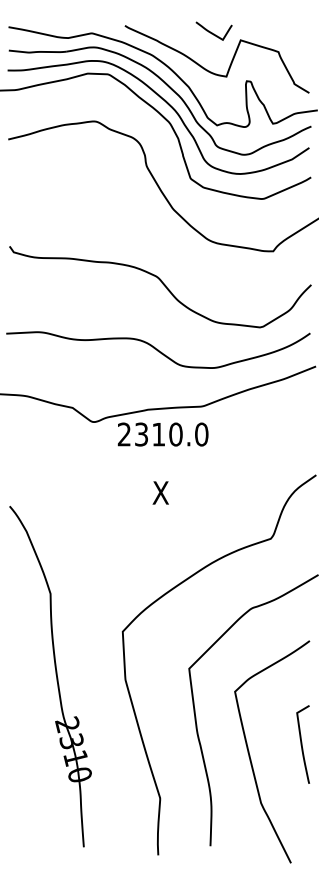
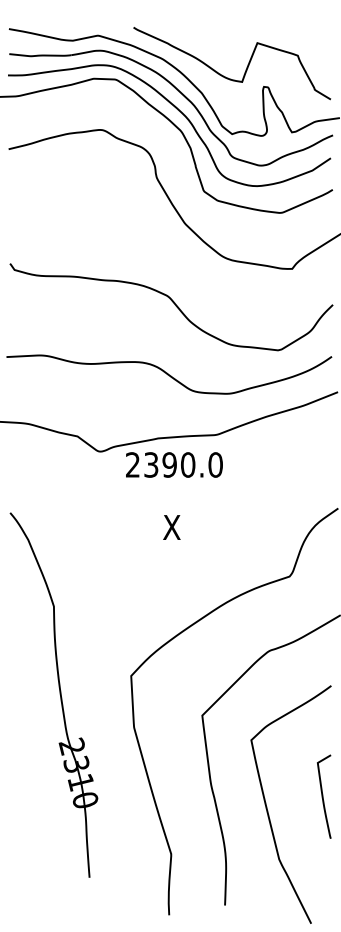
curve: (212, 32) -> (227, 34), removed
text: (158, 434) -> (169, 464), 2310.0 -> 2390.0
part: (50, 676) -> (53, 695), moved

